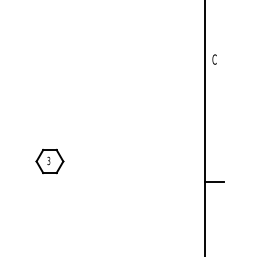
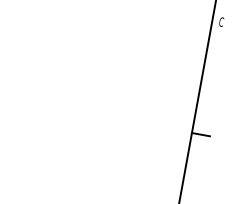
part: (49, 161) -> (52, 88), removed

